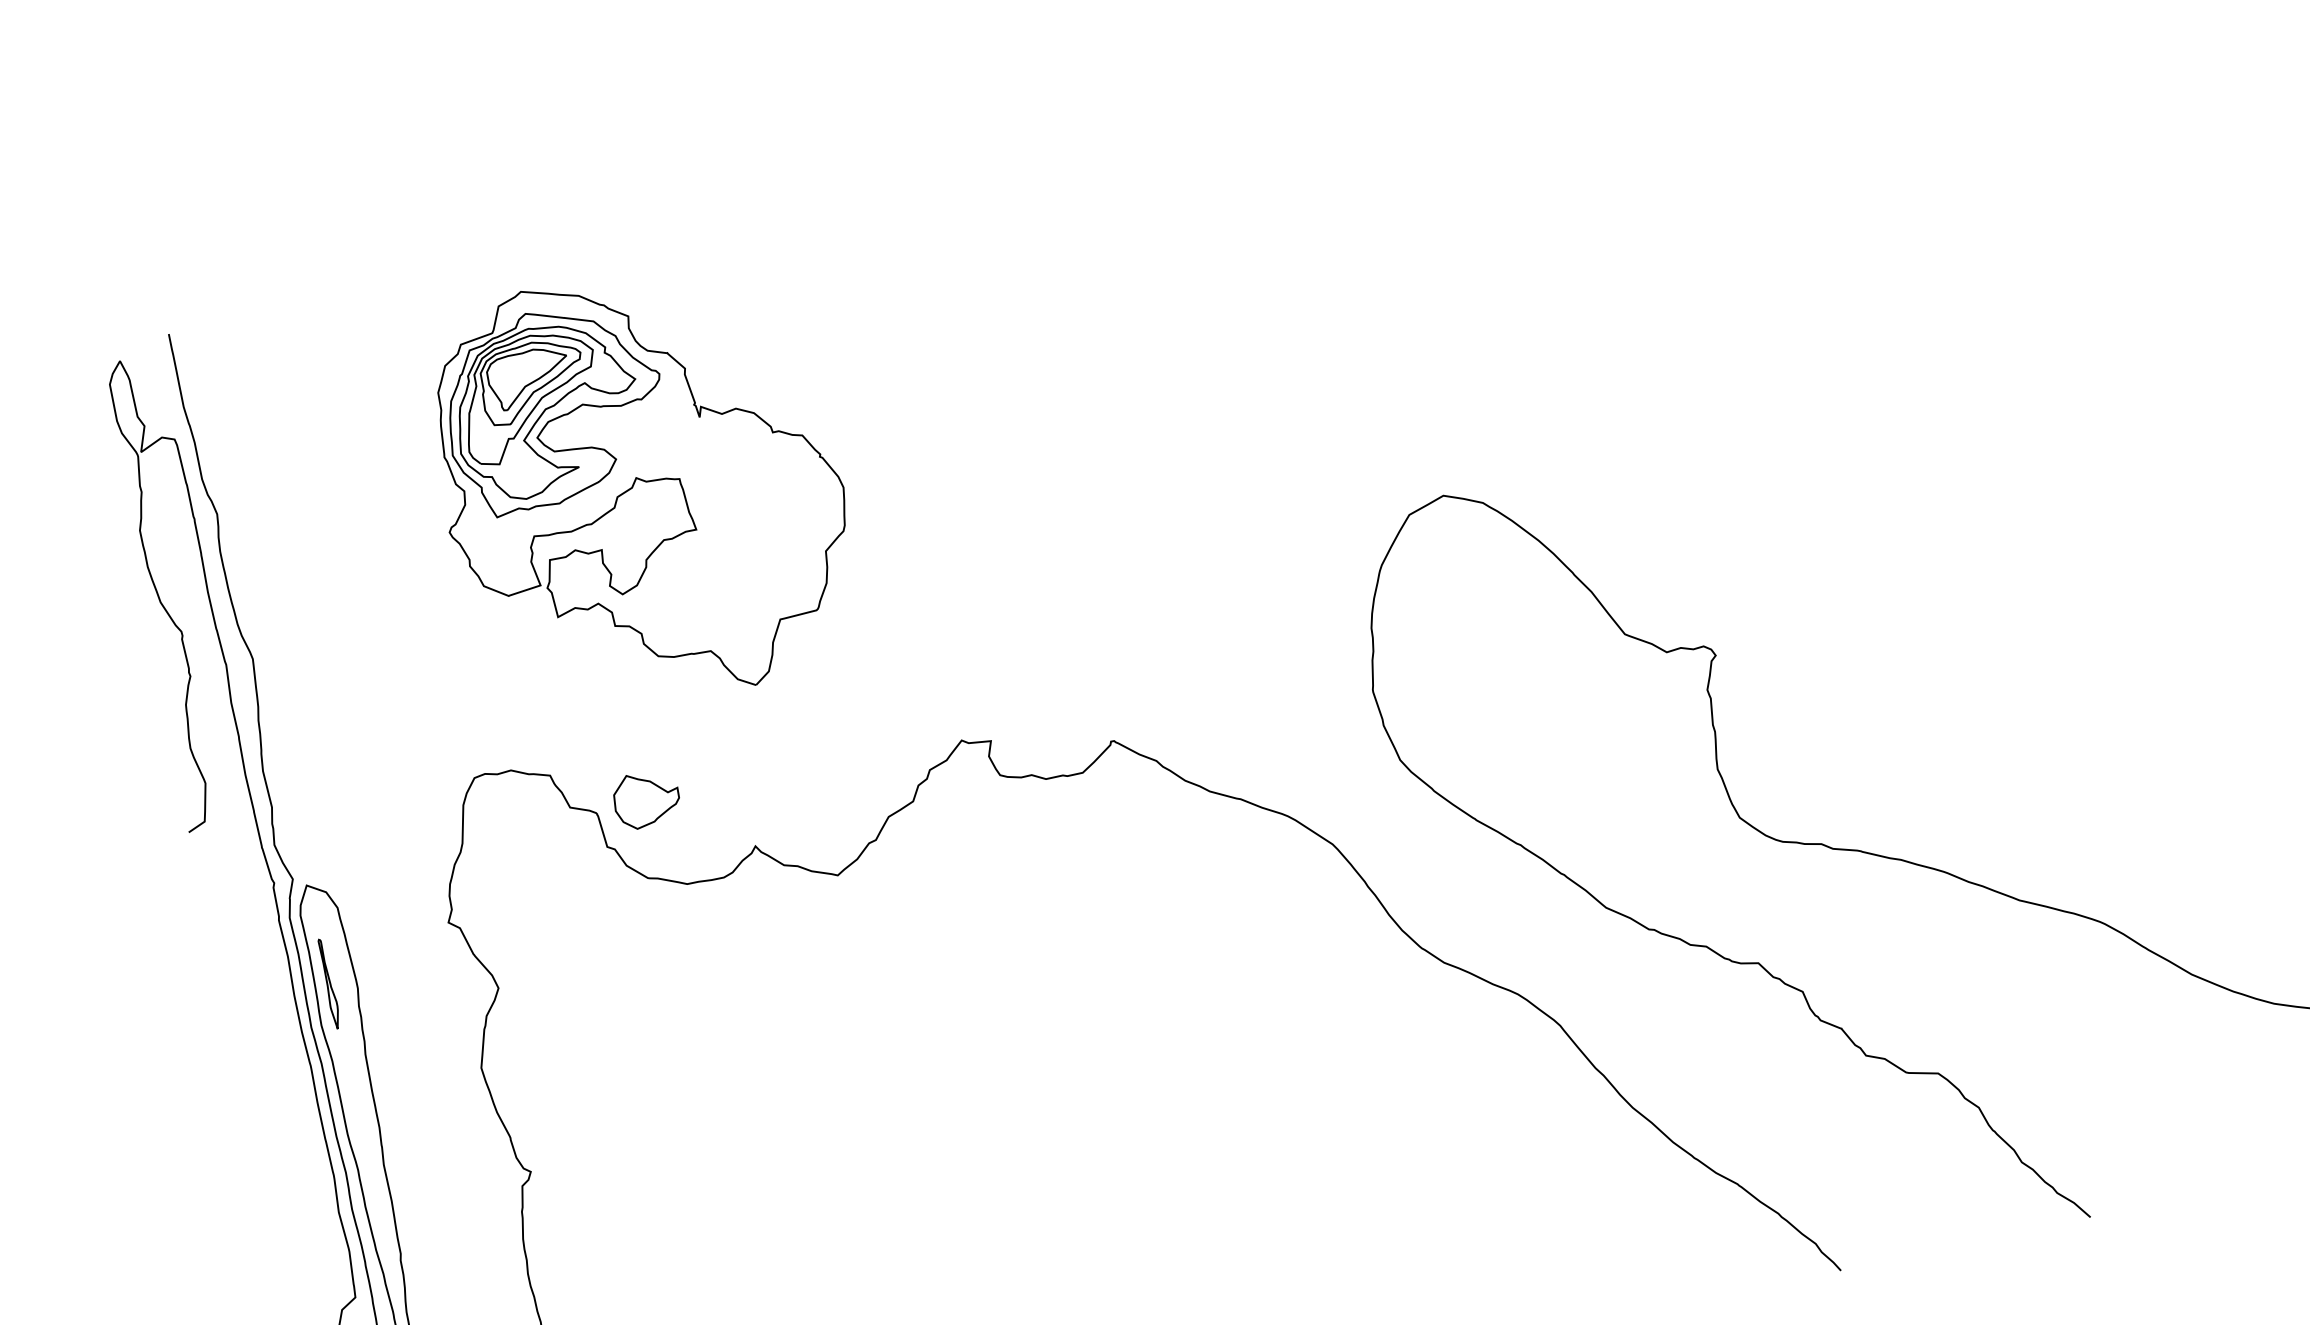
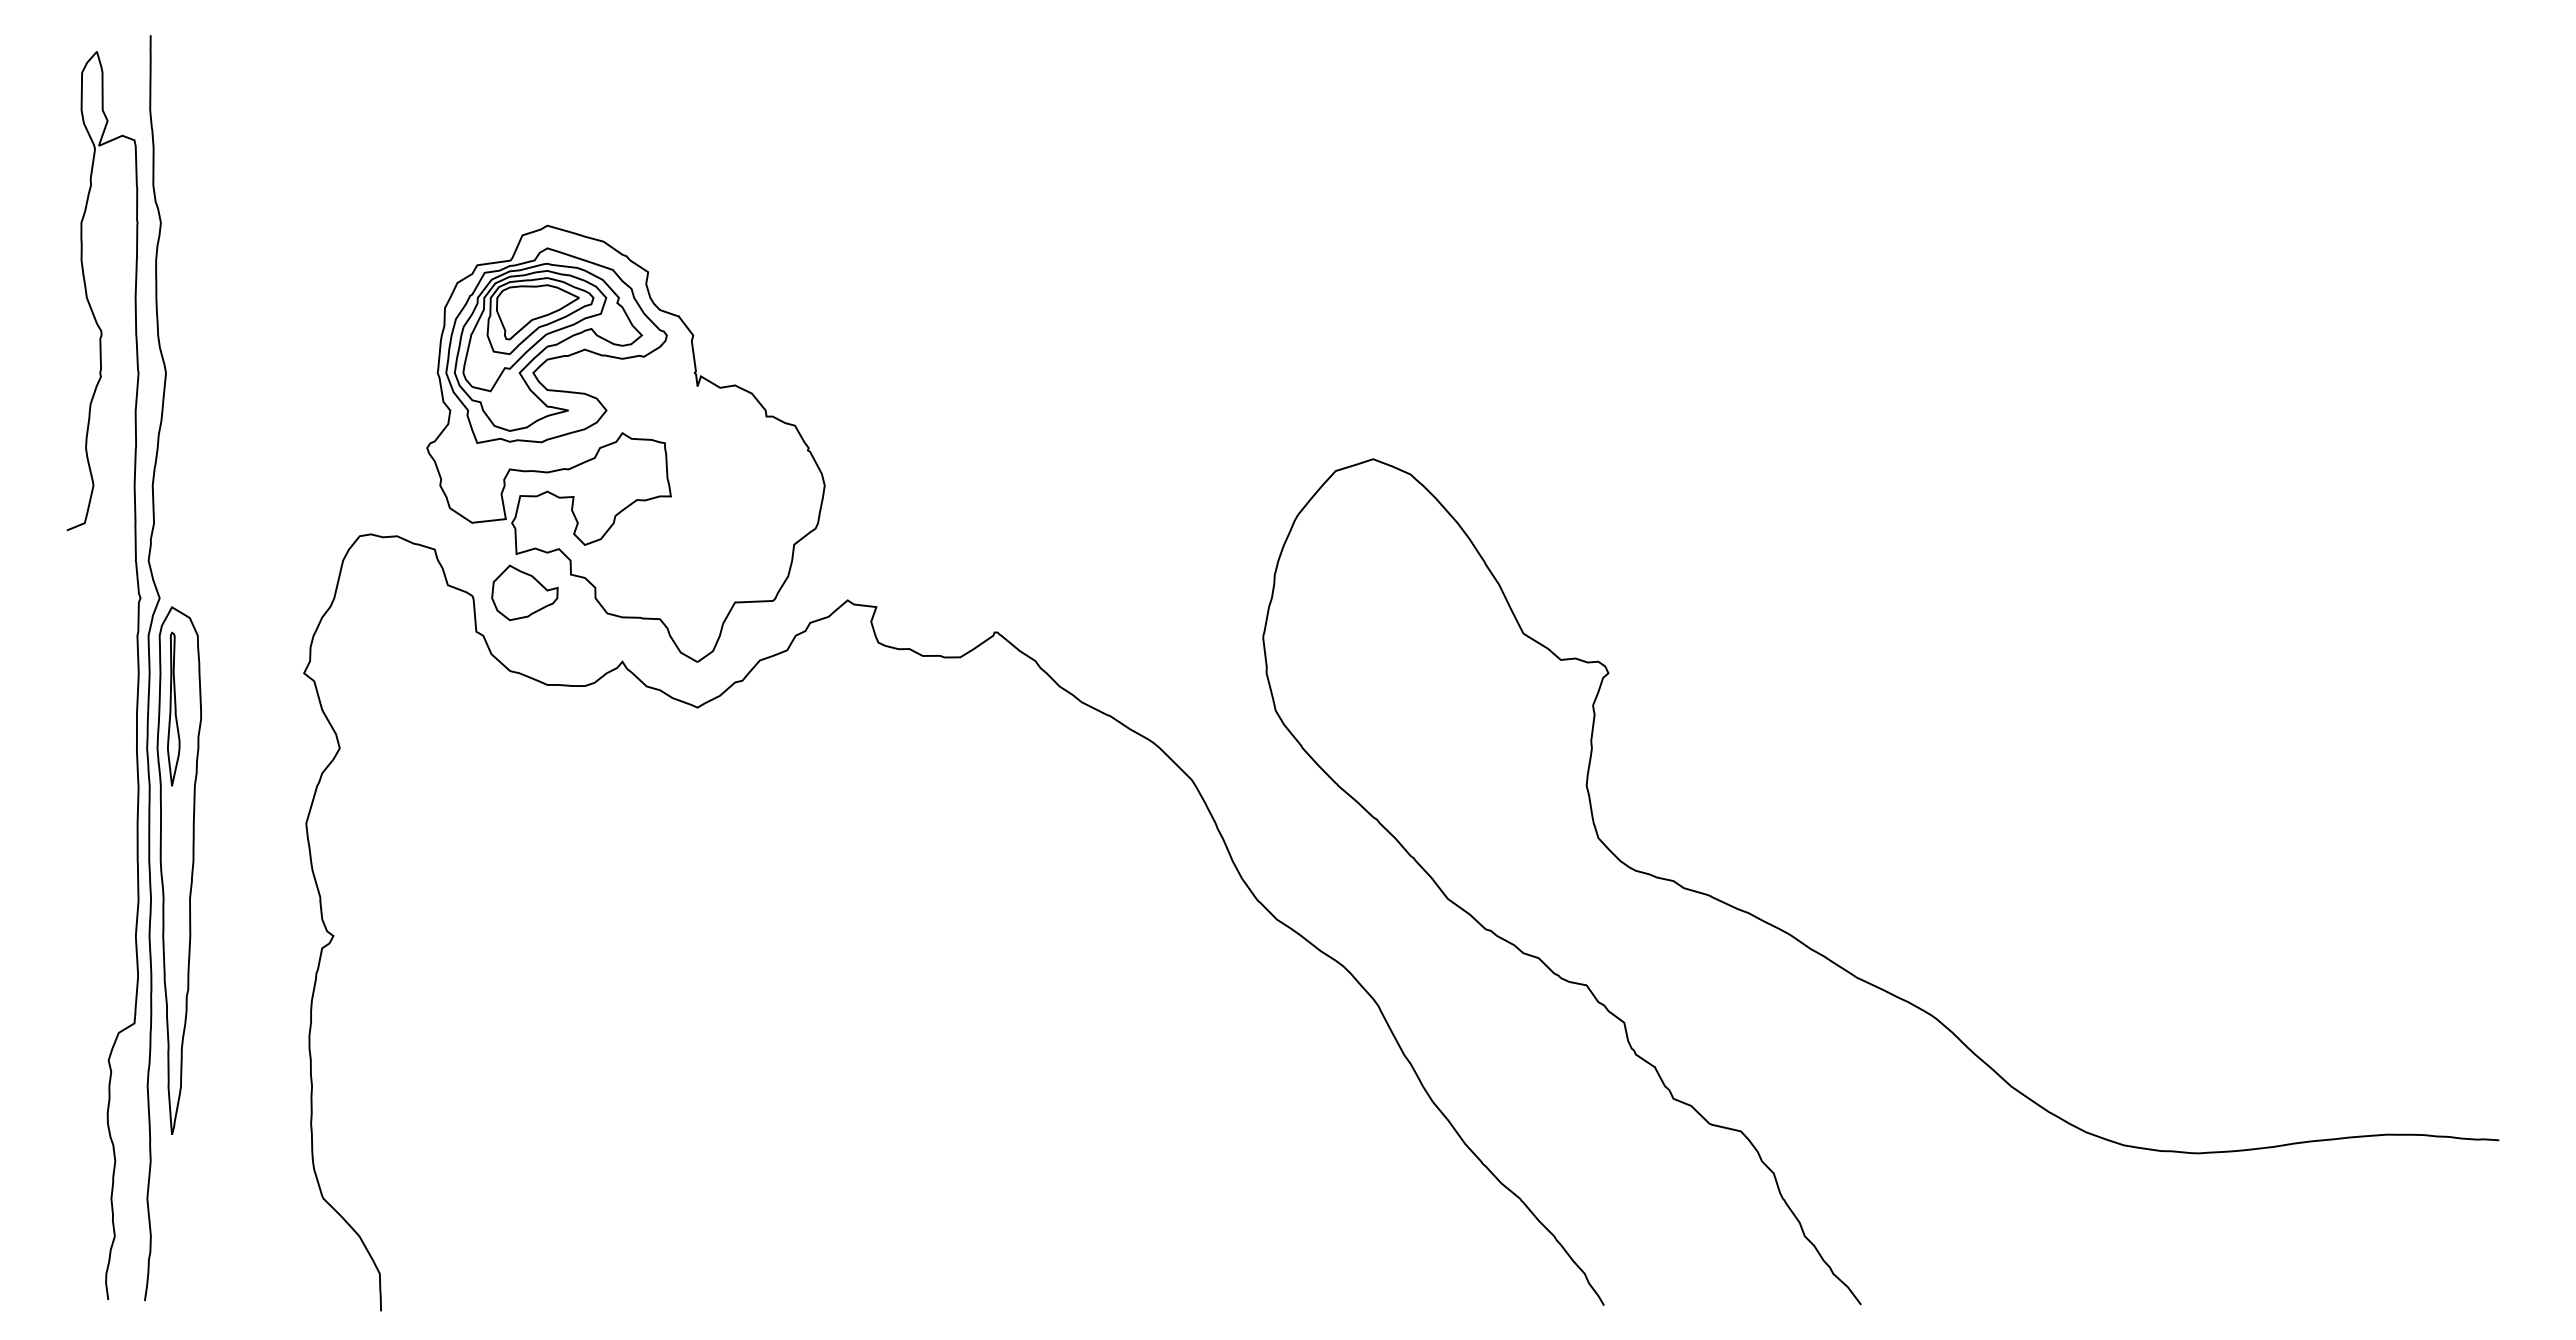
part: (642, 481) -> (627, 437), moved
part: (328, 983) -> (173, 708), size x1.67

